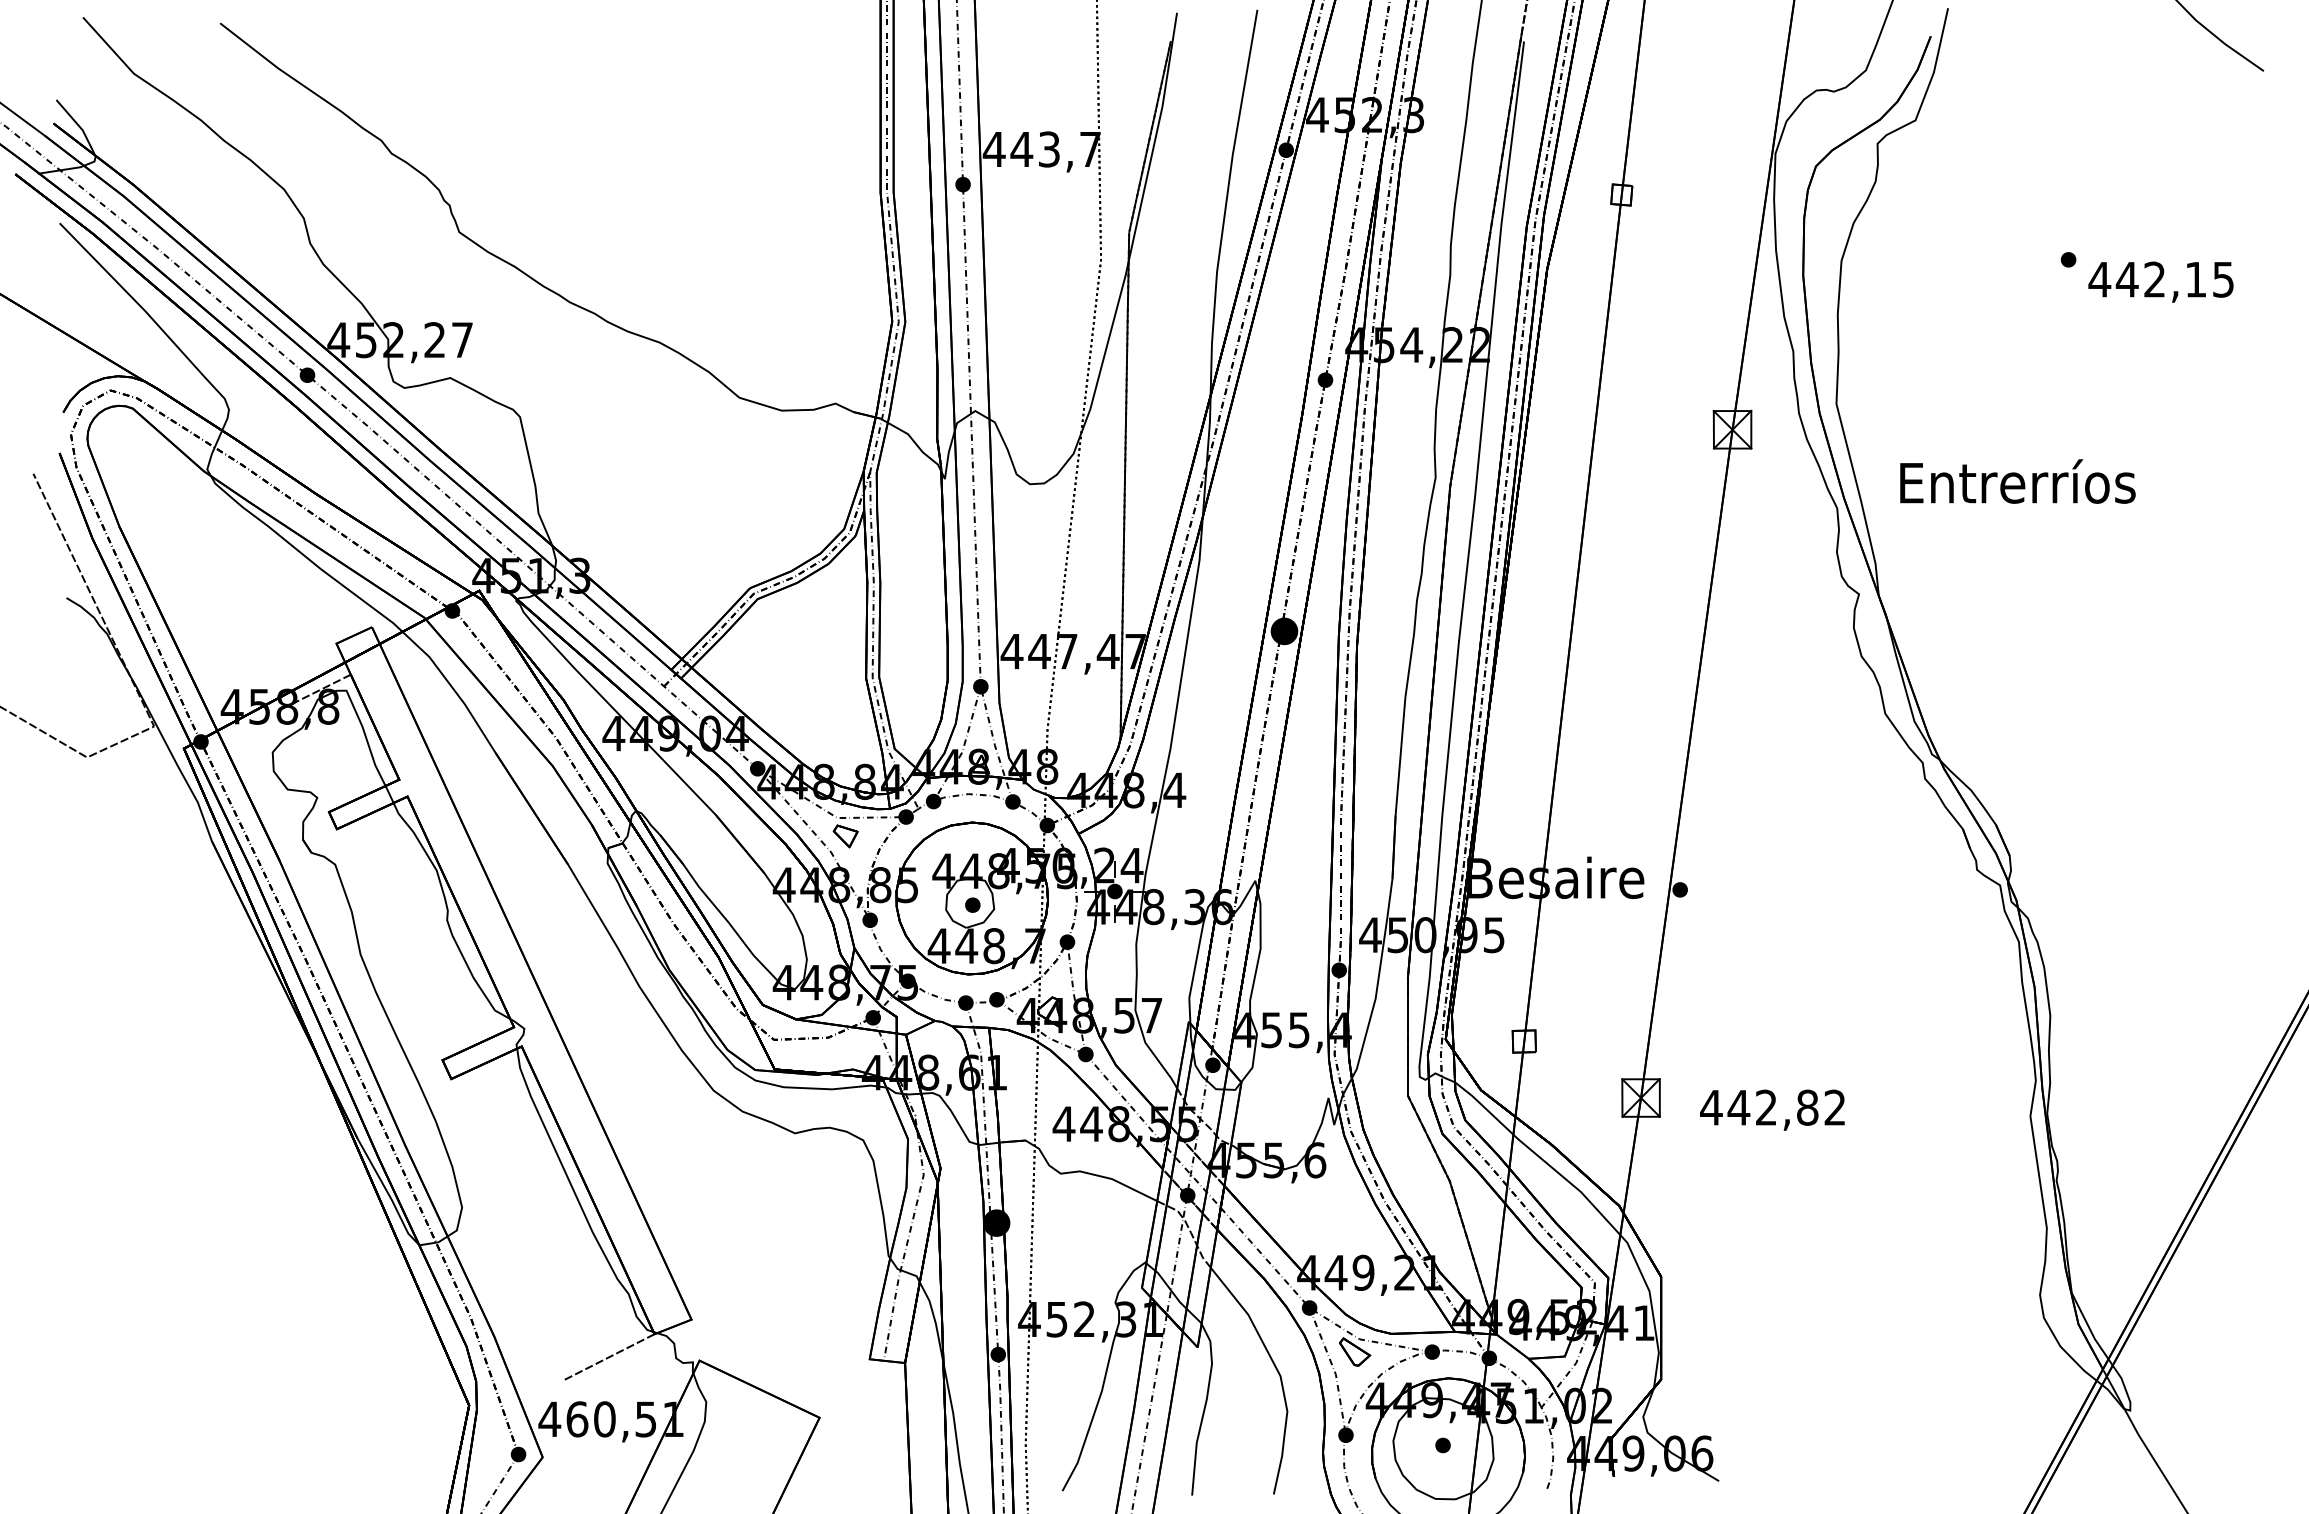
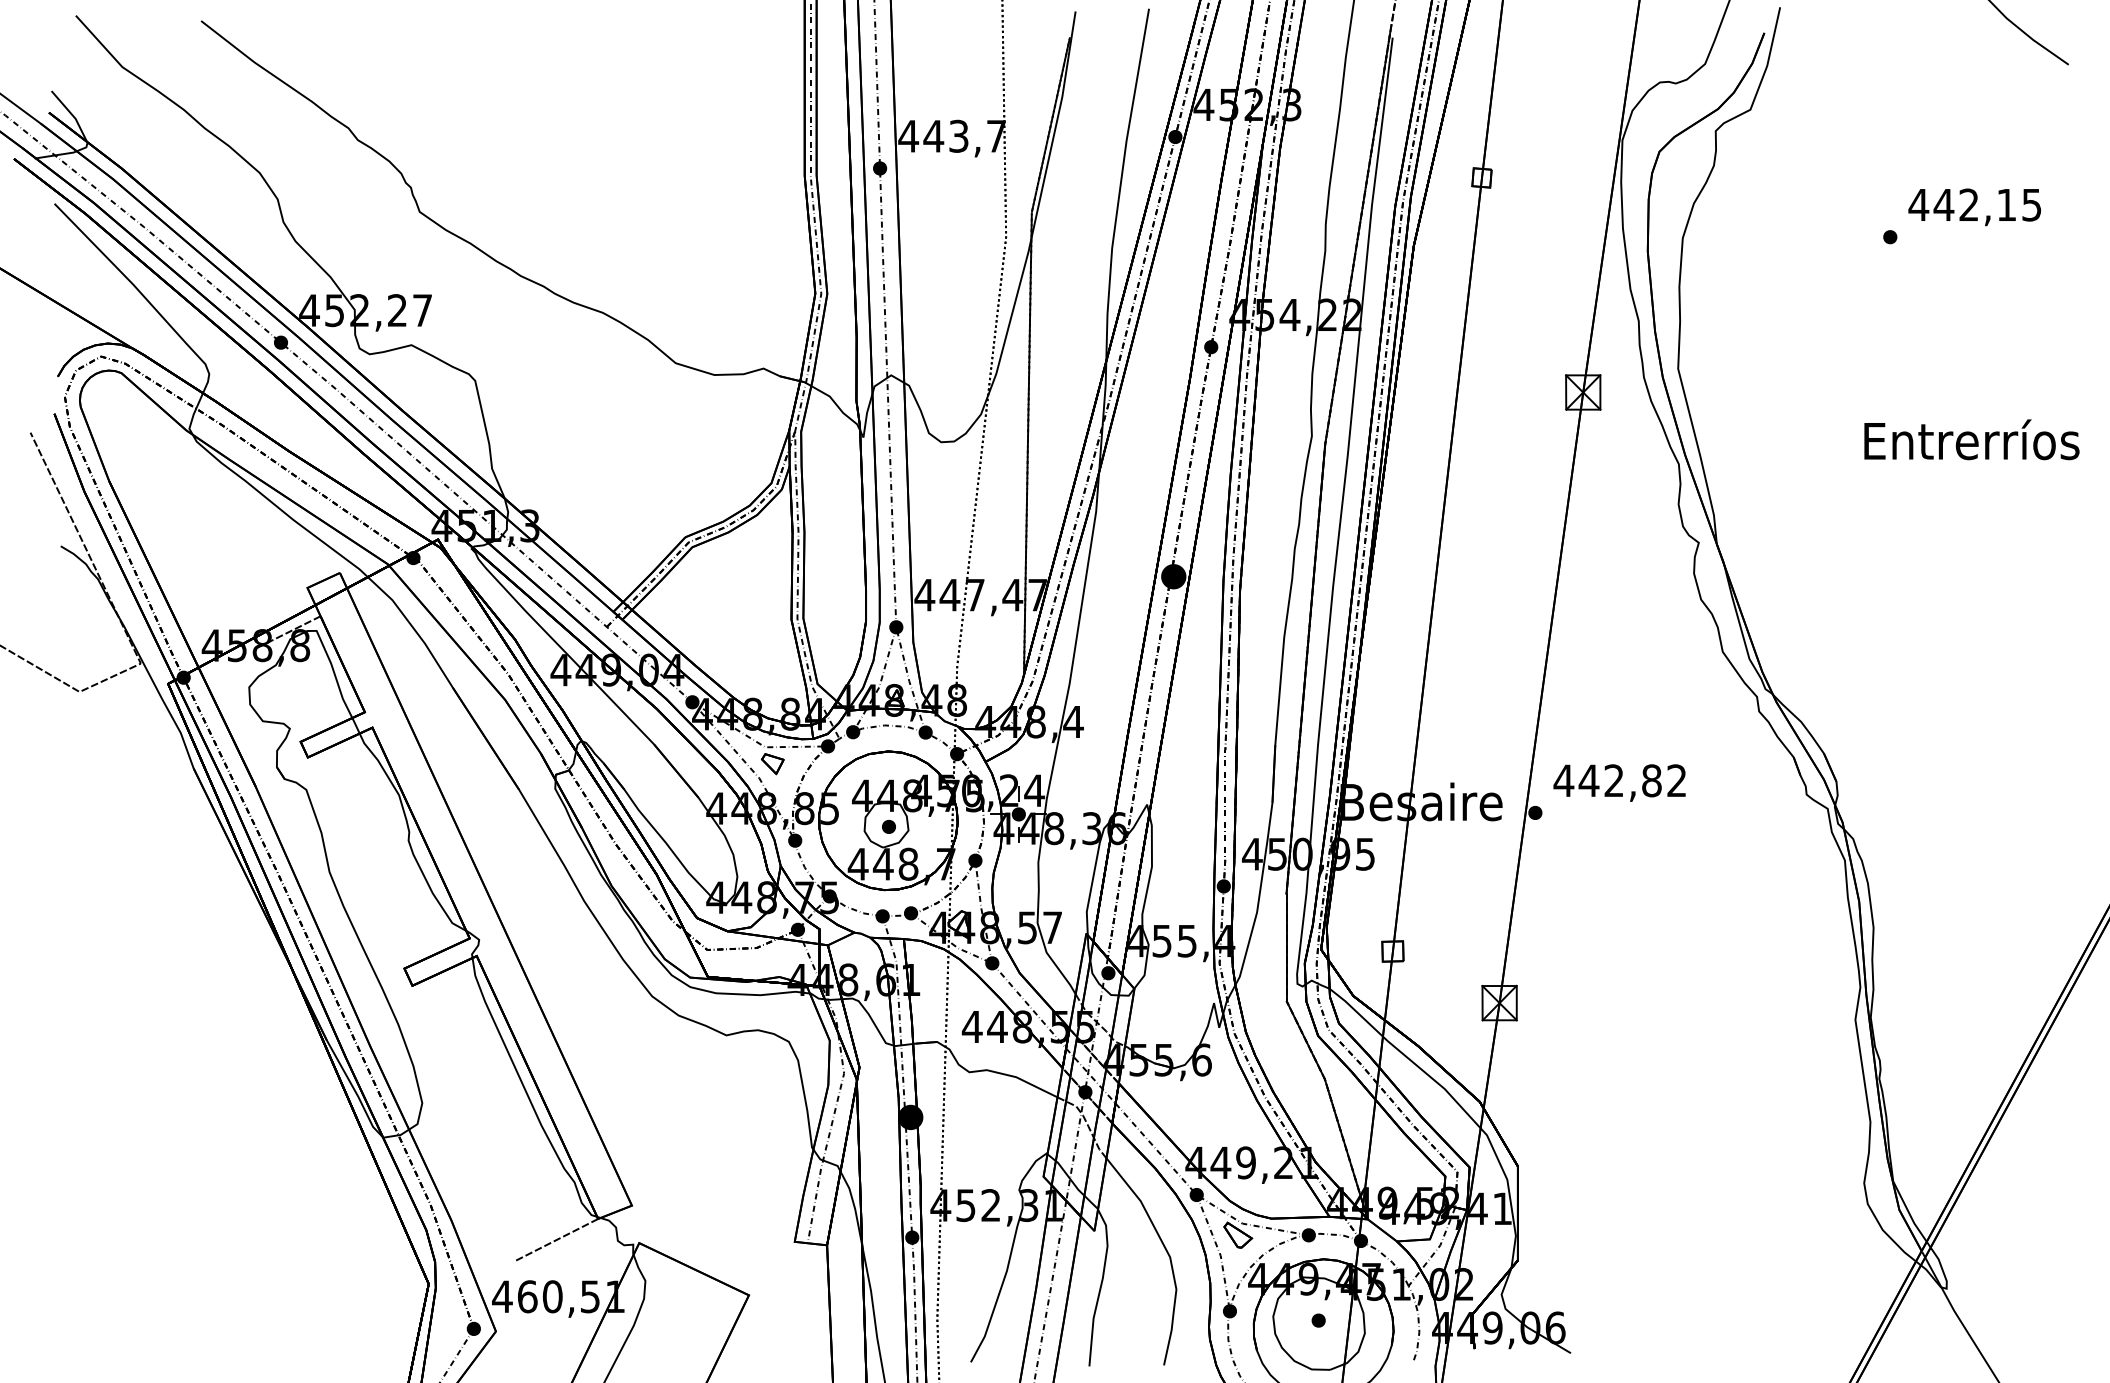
text: (2160, 281) -> (1974, 206), moved
text: (2017, 481) -> (1971, 439), moved
text: (1772, 1109) -> (1619, 782), moved

